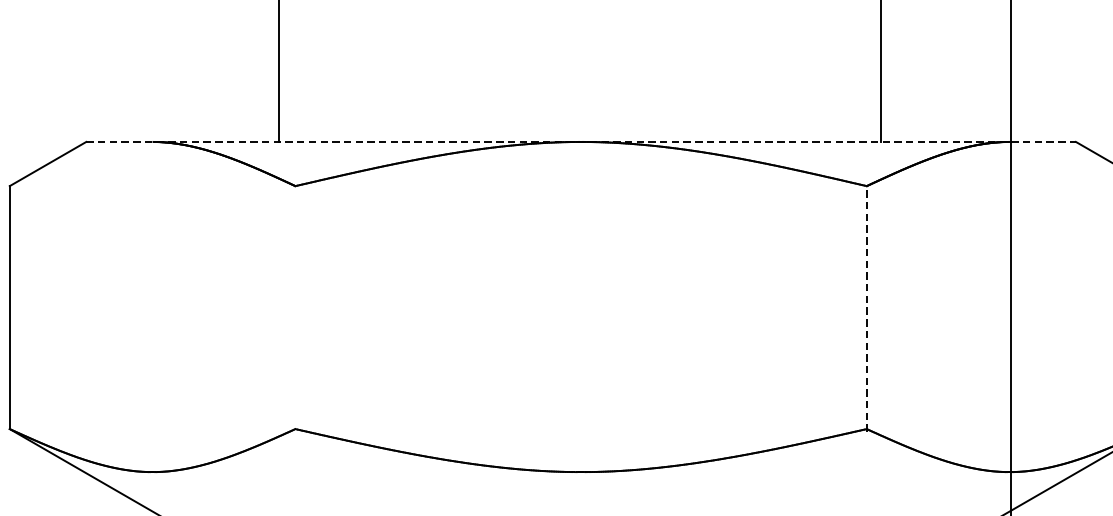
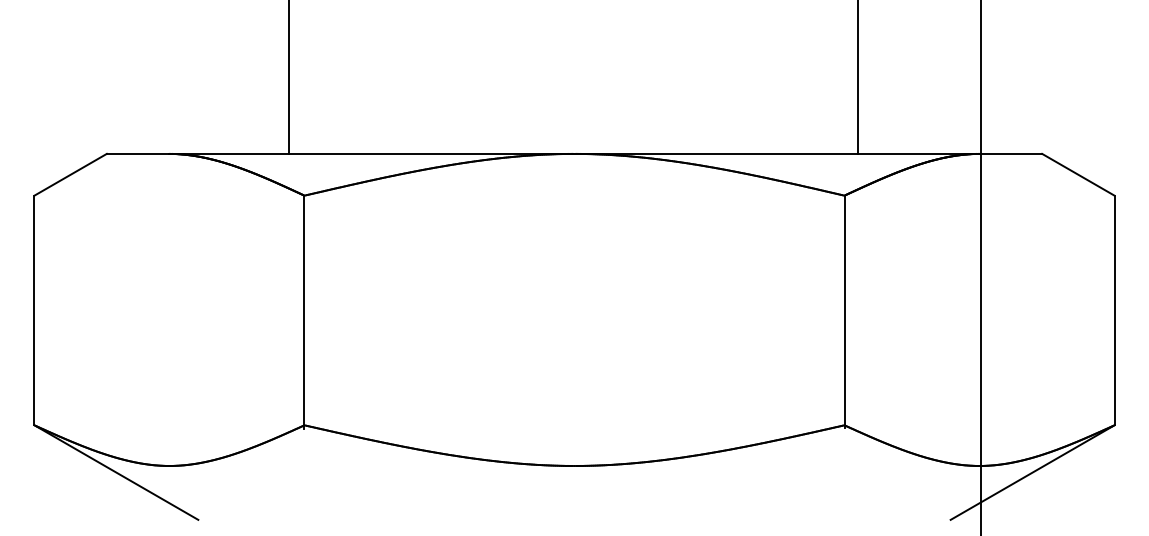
line: (581, 141) -> (574, 153), dashed -> solid
line: (295, 308) -> (304, 311), added
line: (866, 308) -> (844, 311), dashed -> solid

